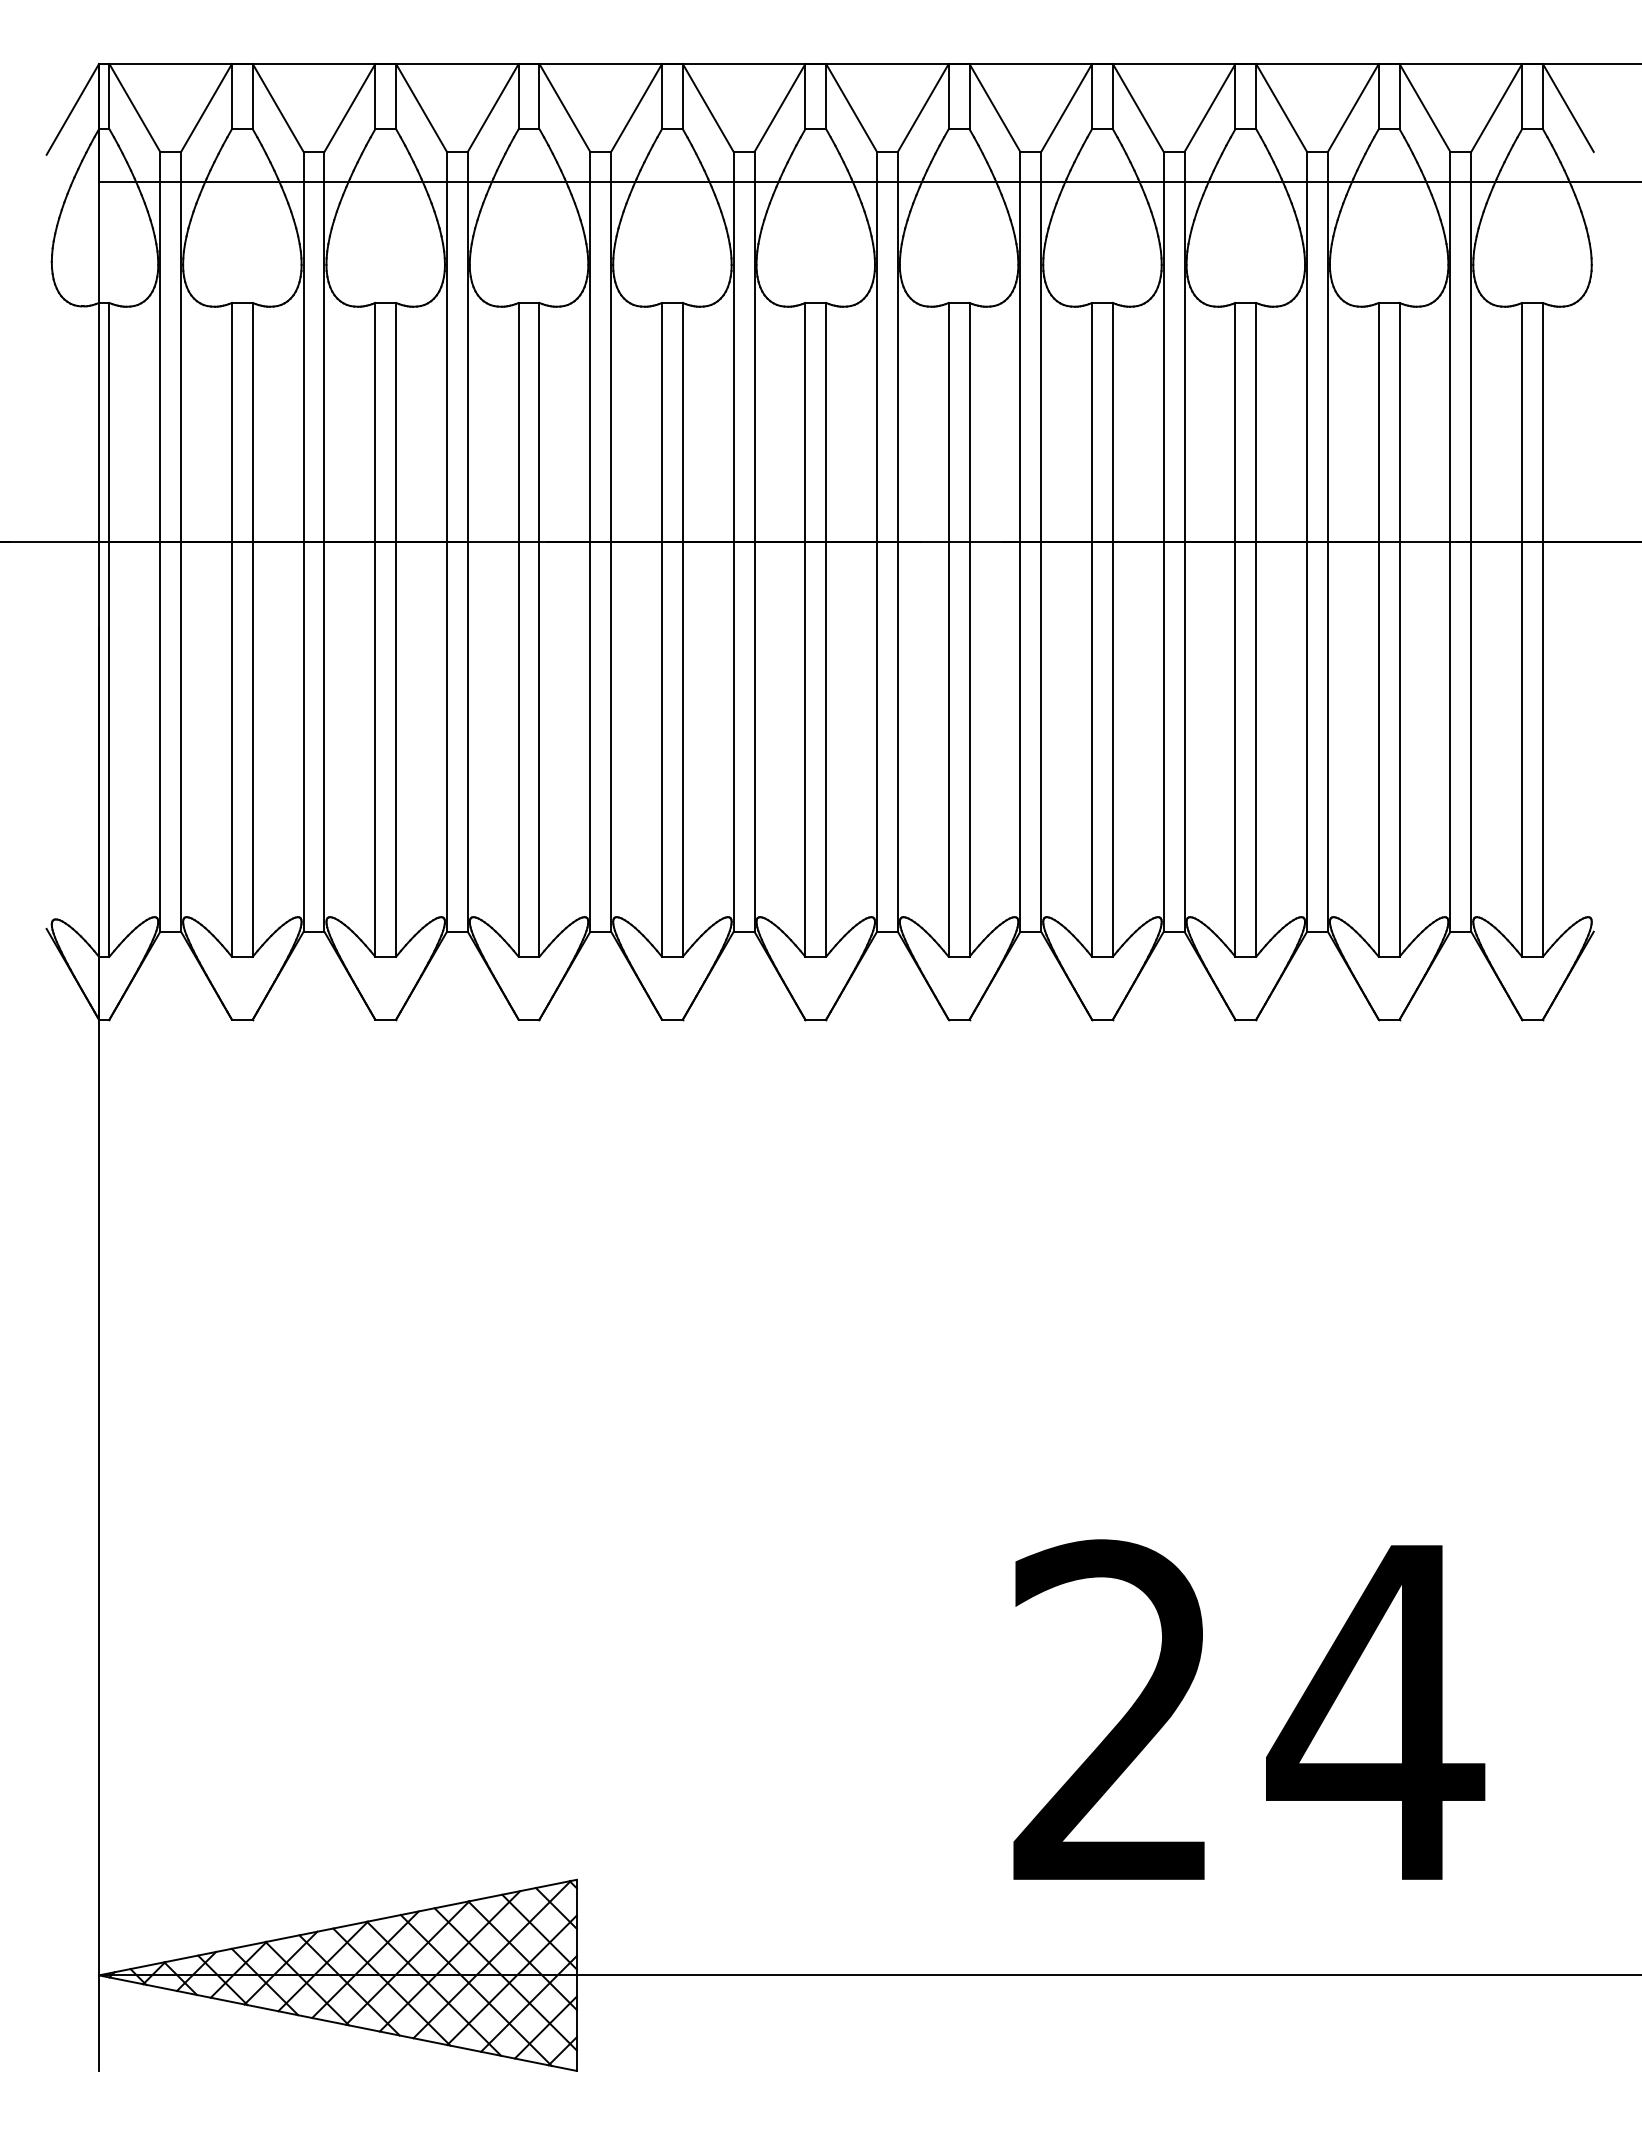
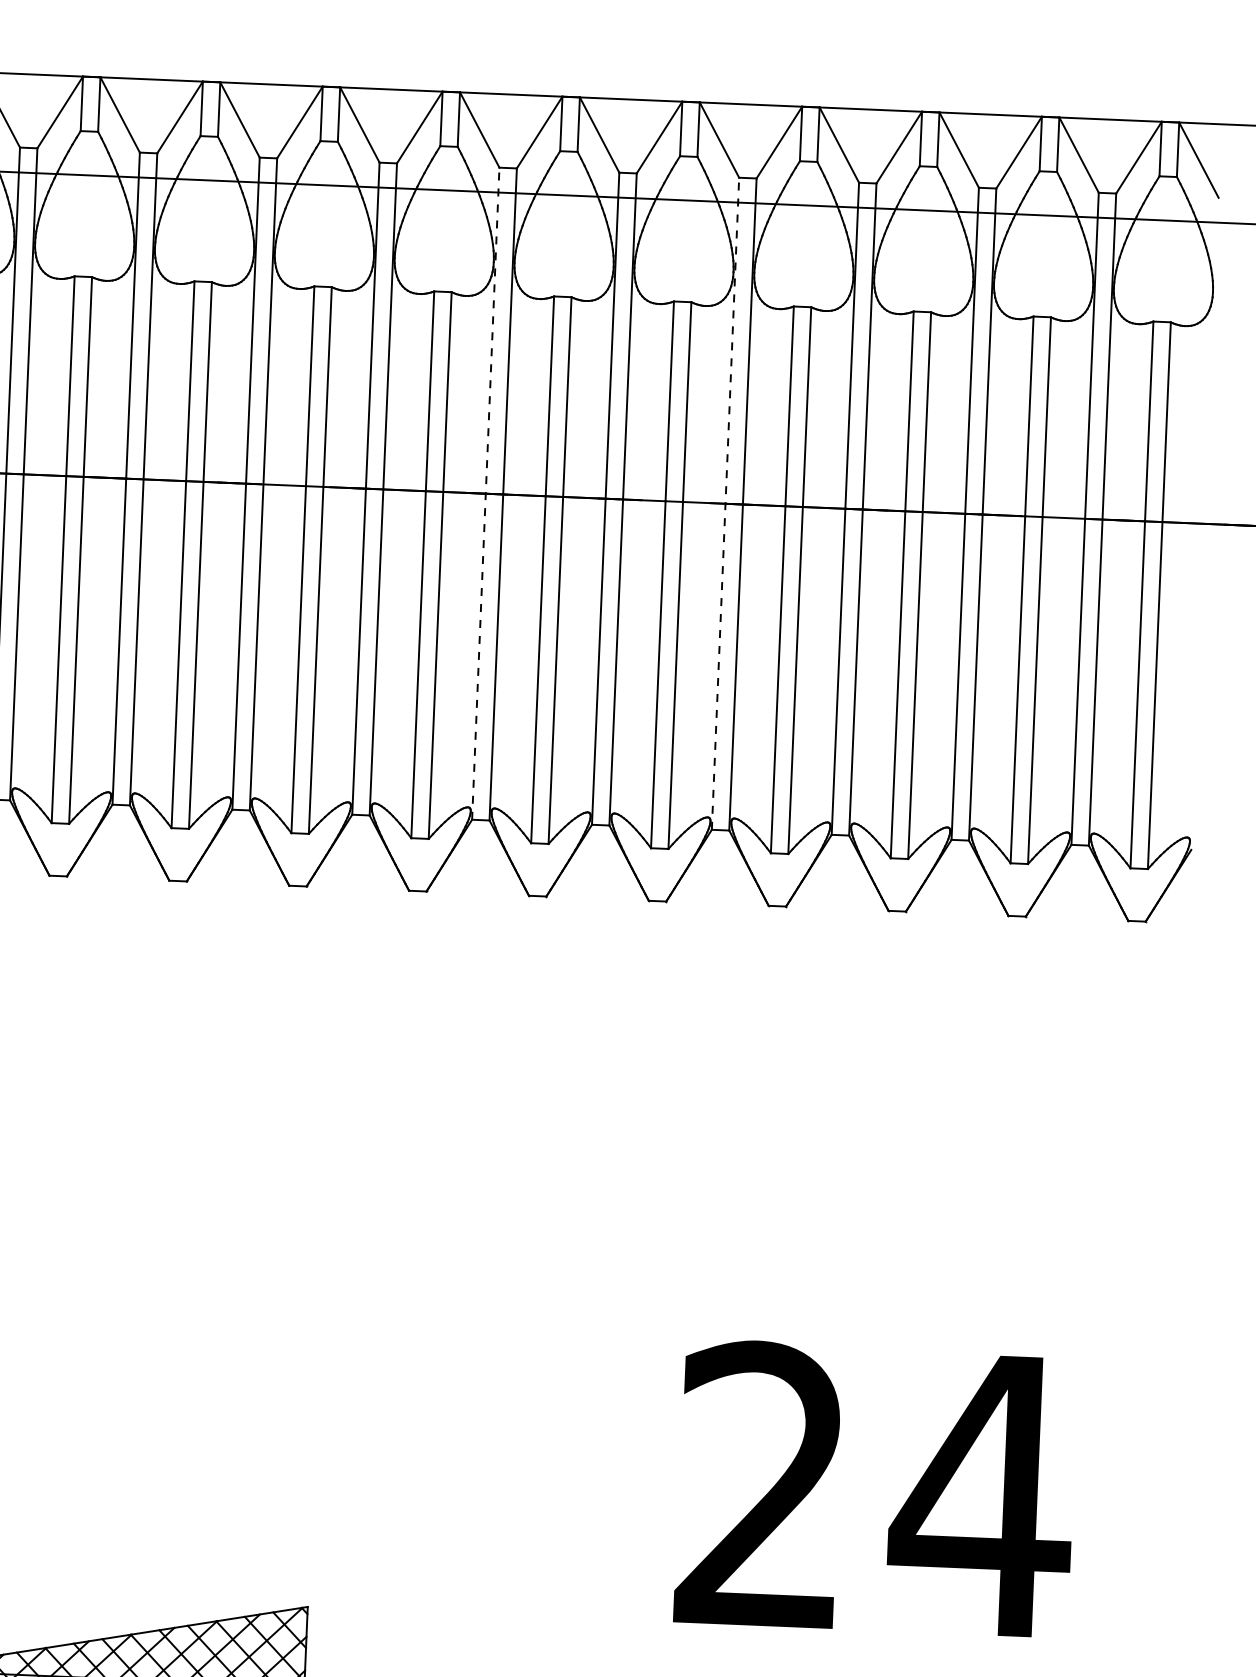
line: (733, 541) -> (485, 493), solid -> dashed
line: (1020, 541) -> (725, 503), solid -> dashed

